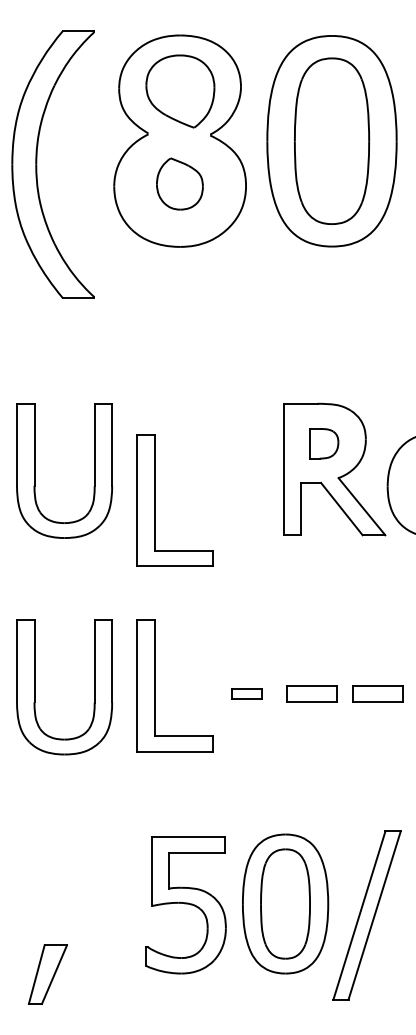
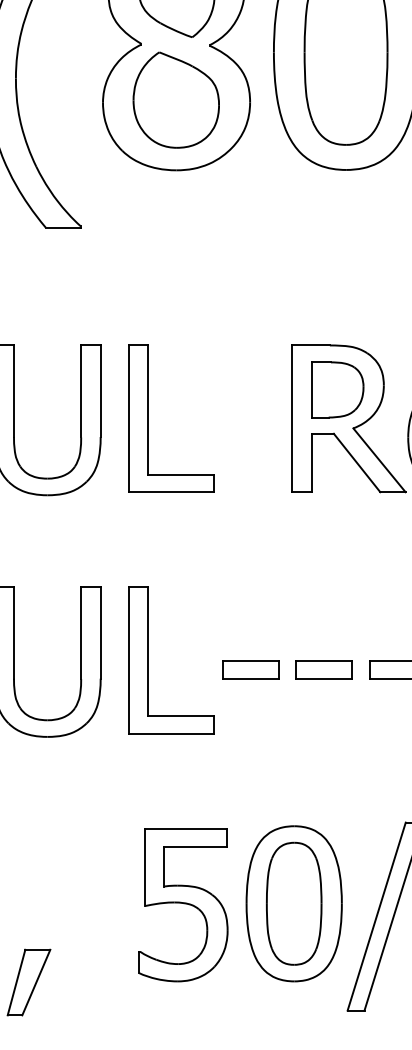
part: (179, 183) -> (175, 99), size x1.67
part: (324, 443) -> (337, 389), size x1.67
part: (155, 500) -> (149, 418), moved
part: (246, 693) -> (250, 668), size x1.67

